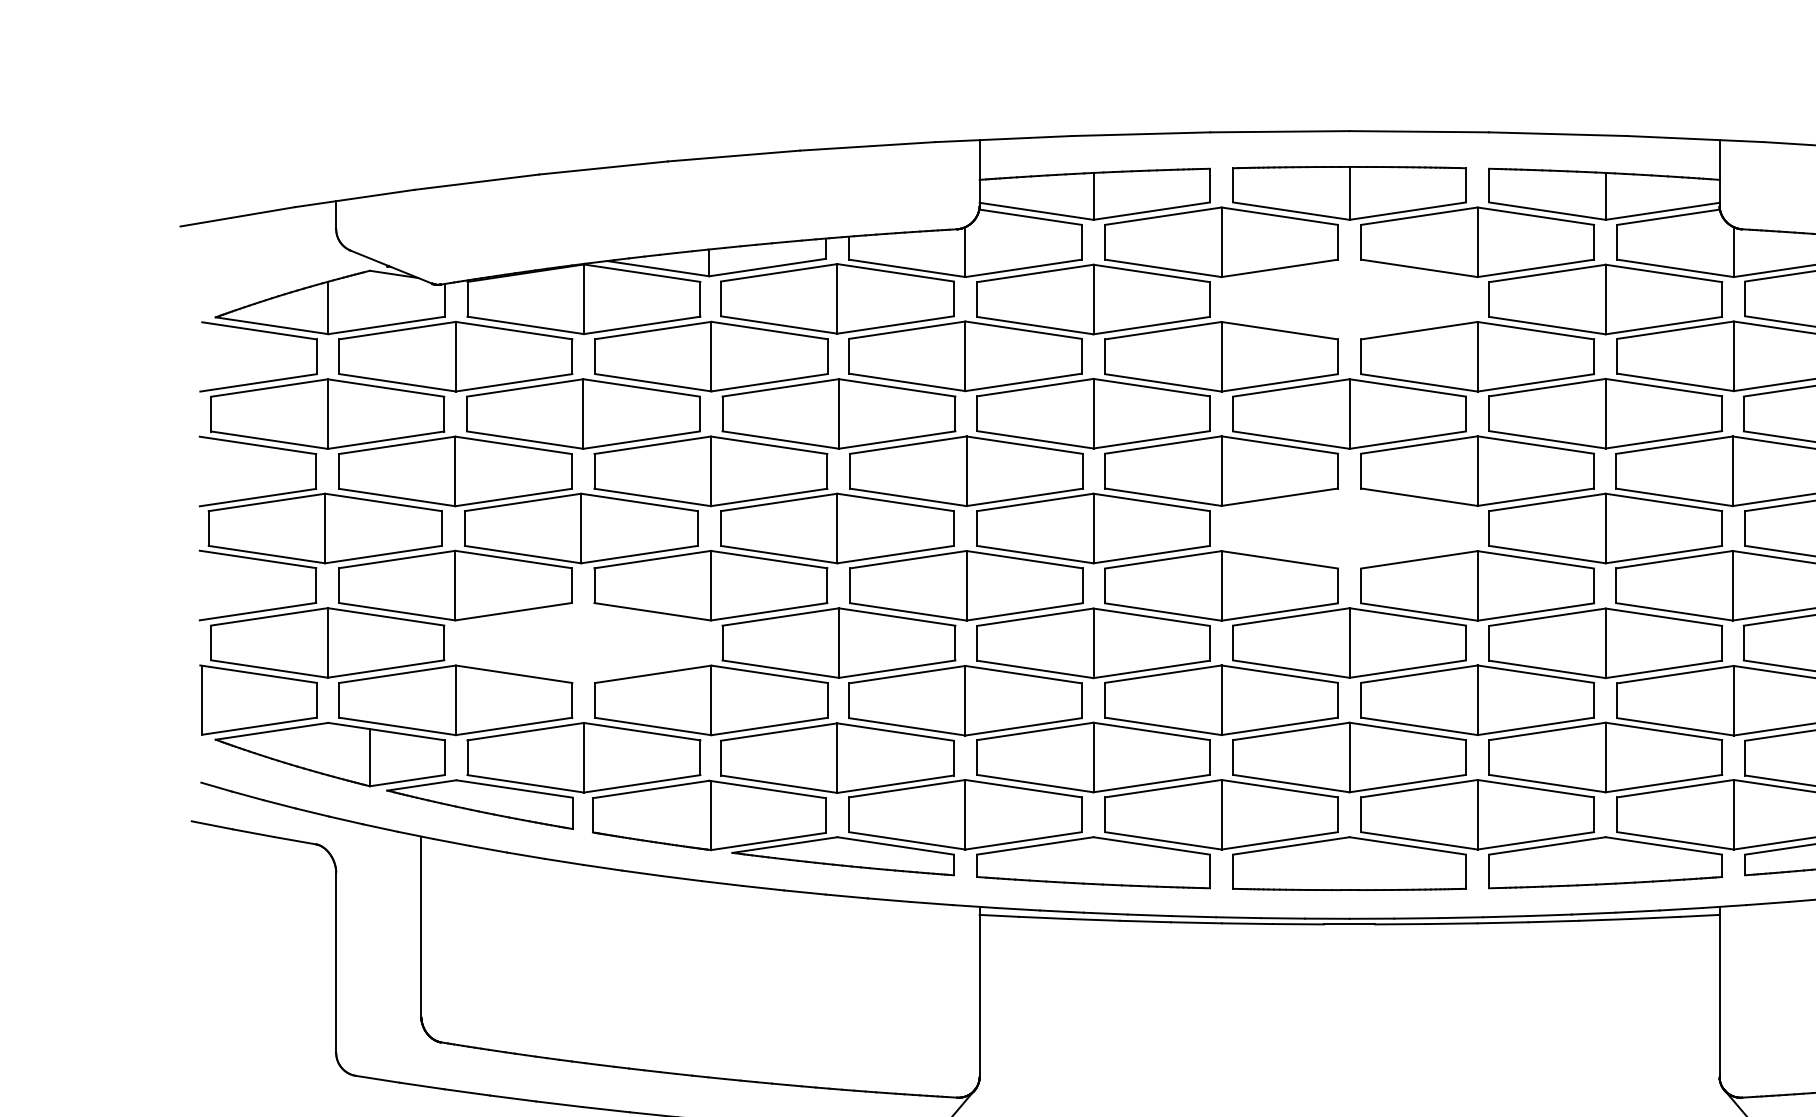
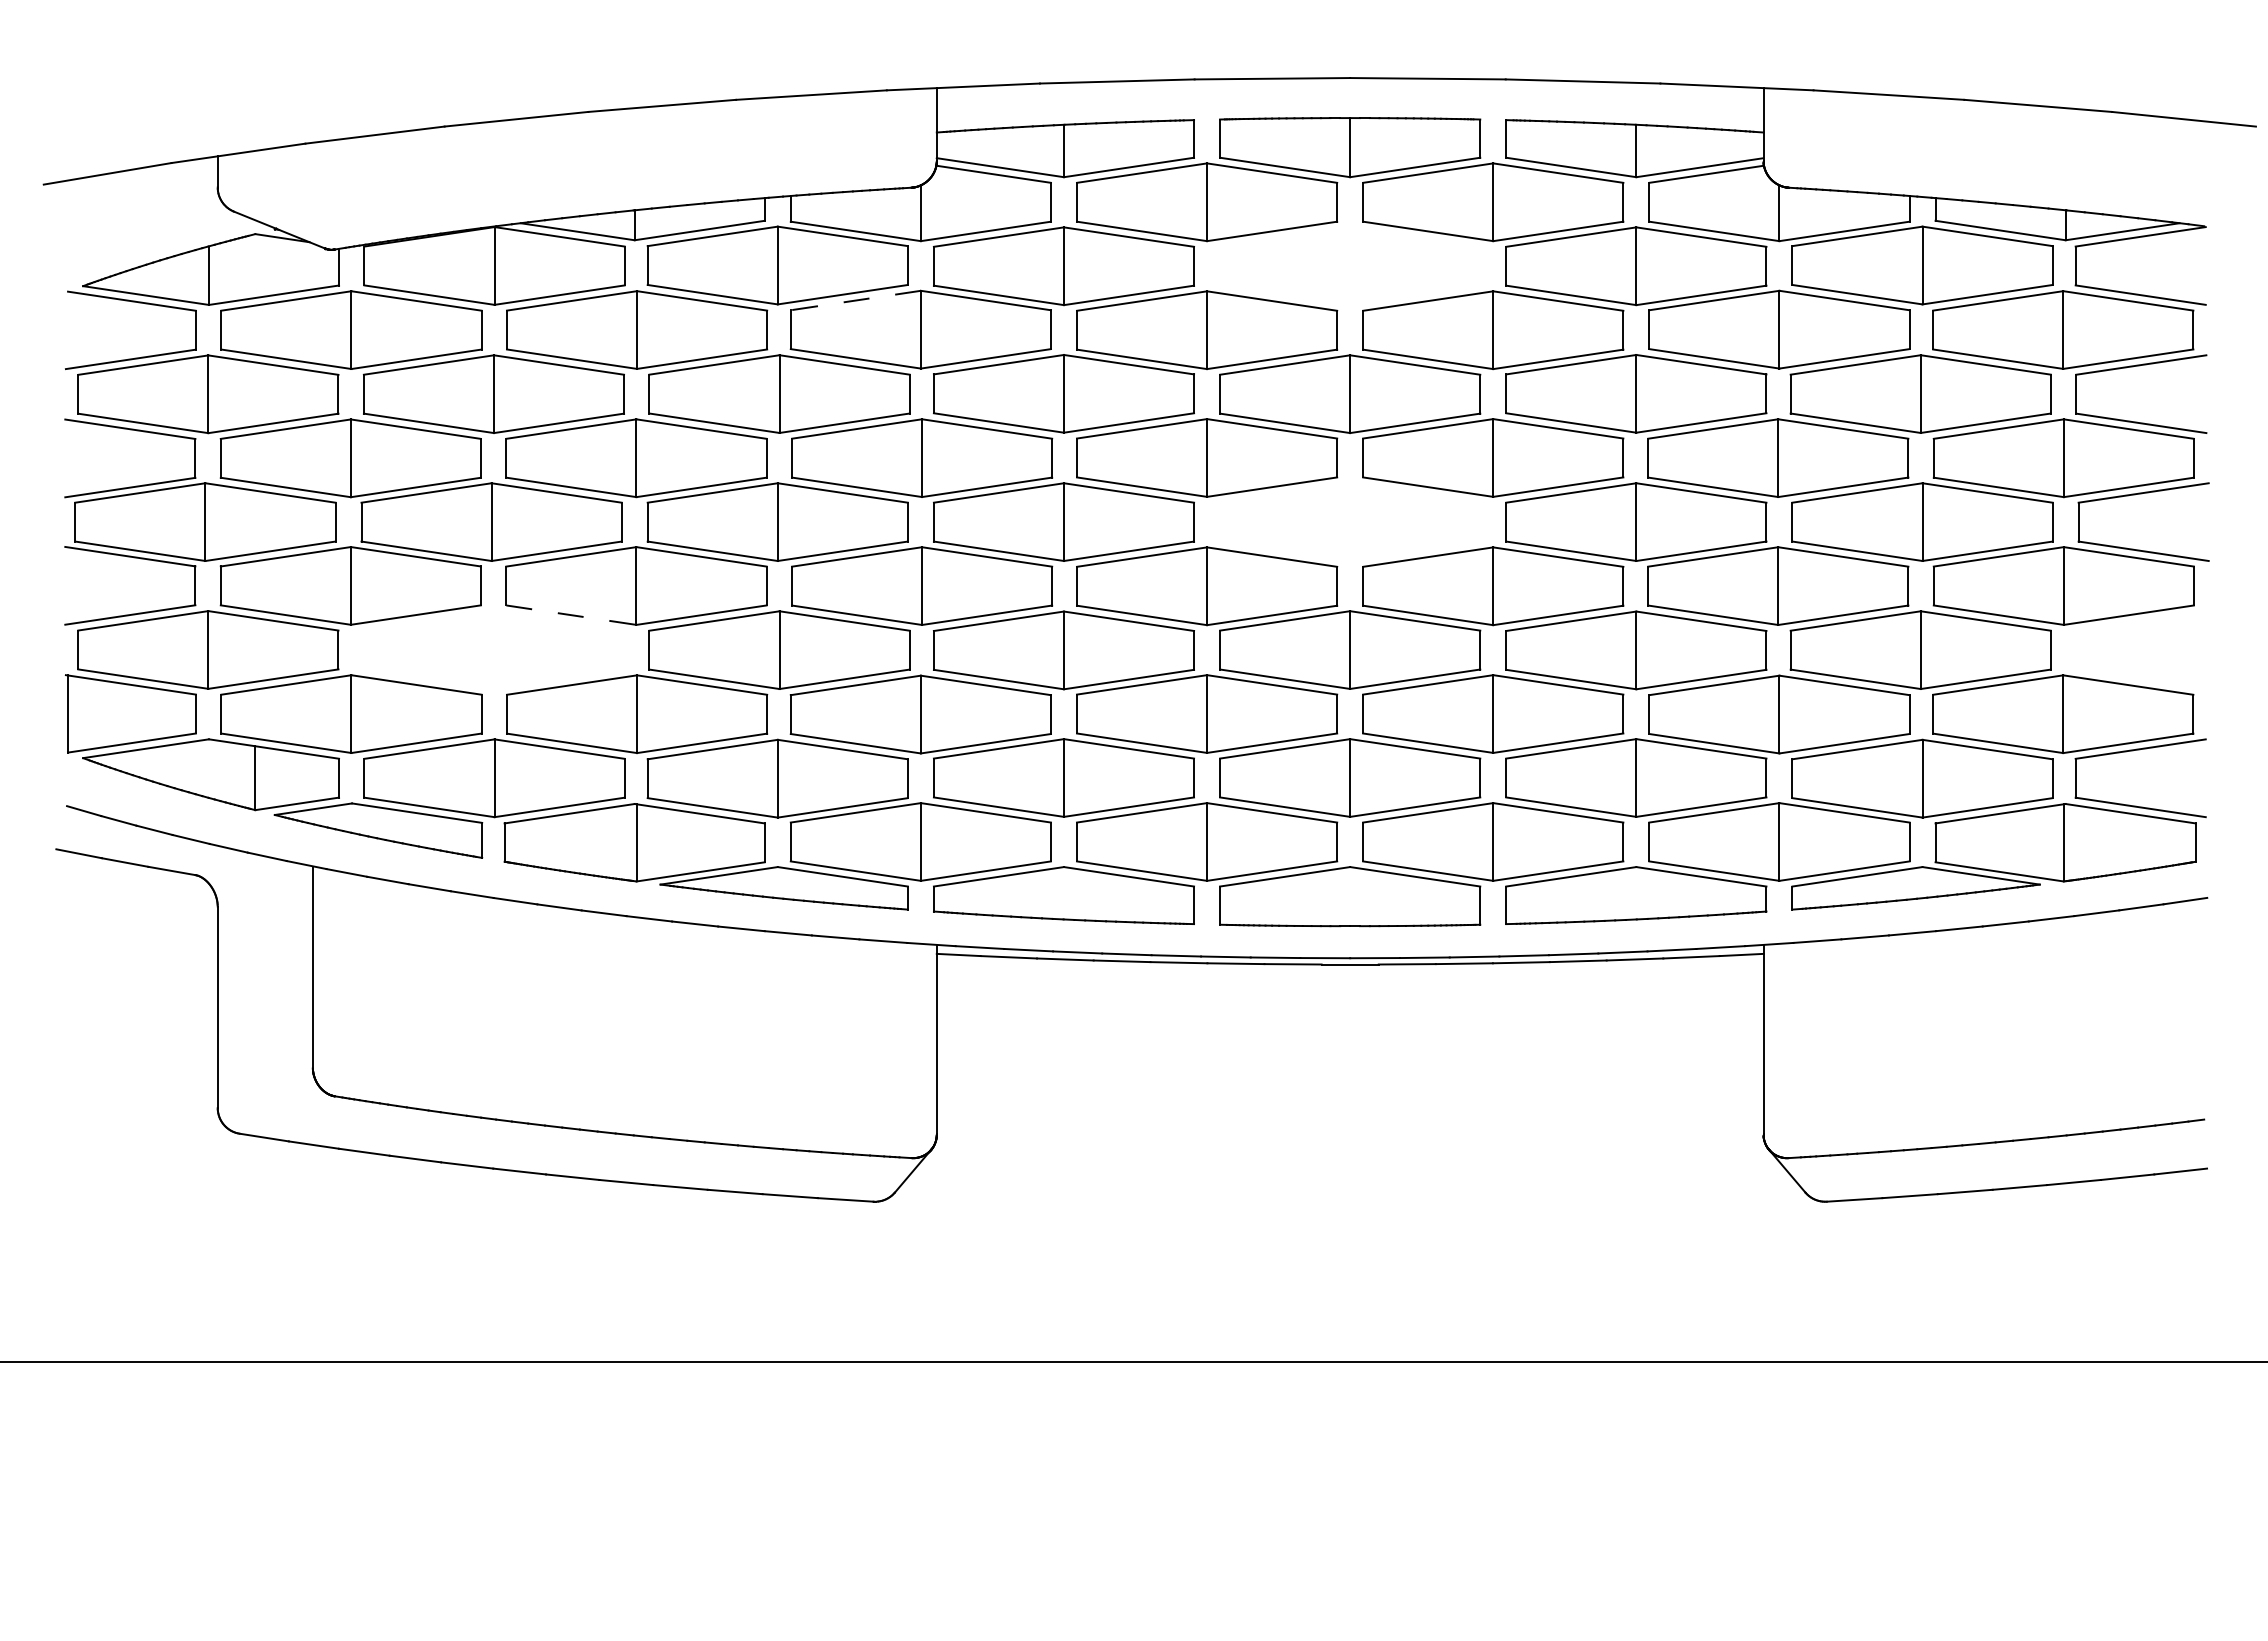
line: (906, 330) -> (855, 300), solid -> dashed
line: (652, 612) -> (571, 615), solid -> dashed

